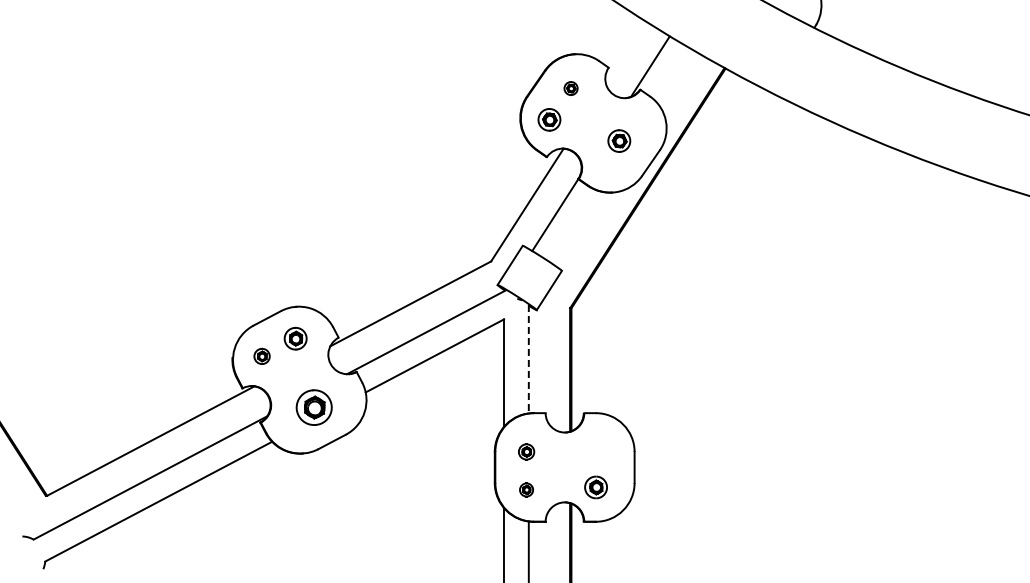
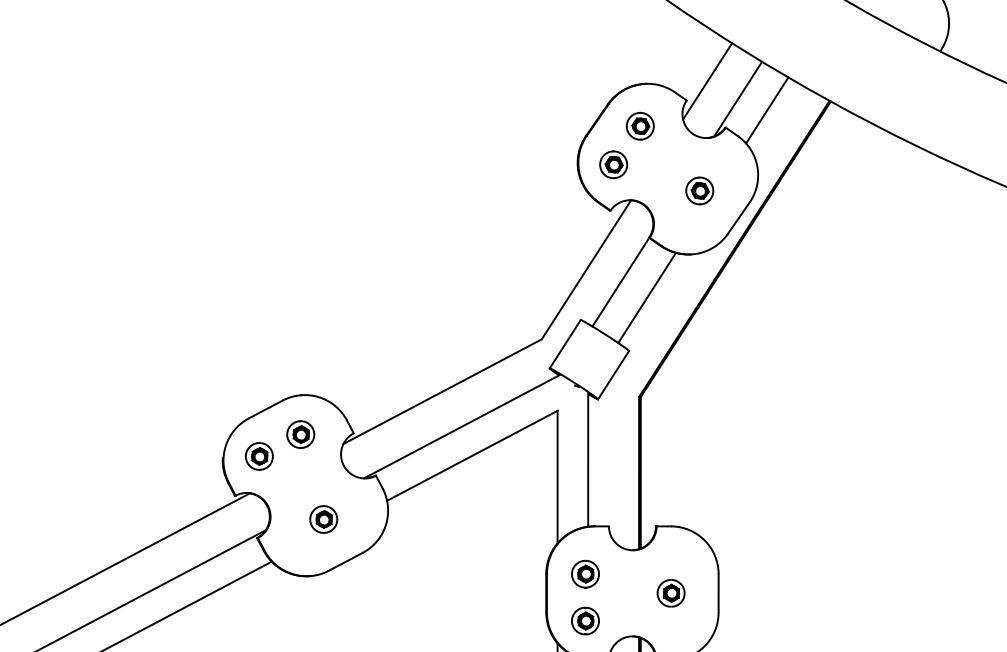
line: (625, 52) -> (707, 81), added
line: (673, 75) -> (766, 110), added
part: (570, 88) -> (639, 126), size x1.67
line: (576, 227) -> (646, 297), added
part: (261, 356) -> (258, 456), size x1.43
line: (528, 359) -> (587, 460), dashed -> solid
part: (314, 407) -> (323, 519), size x0.62
part: (526, 451) -> (585, 573), size x1.43
part: (595, 487) -> (670, 593), moved
part: (526, 489) -> (585, 620), size x1.67

